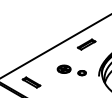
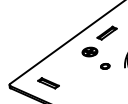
part: (63, 68) -> (89, 51), moved

